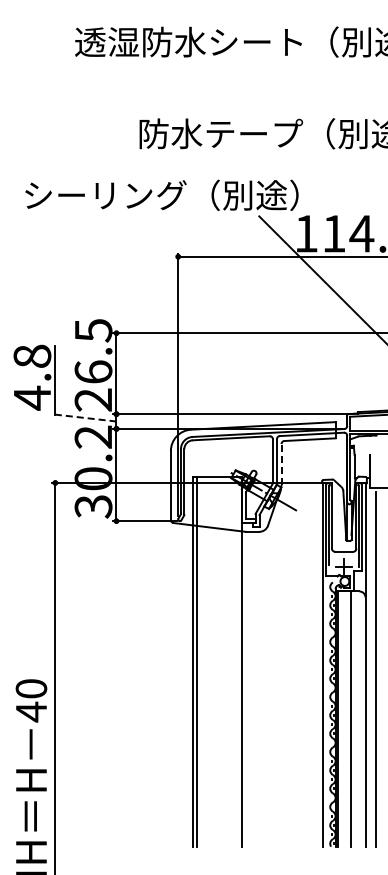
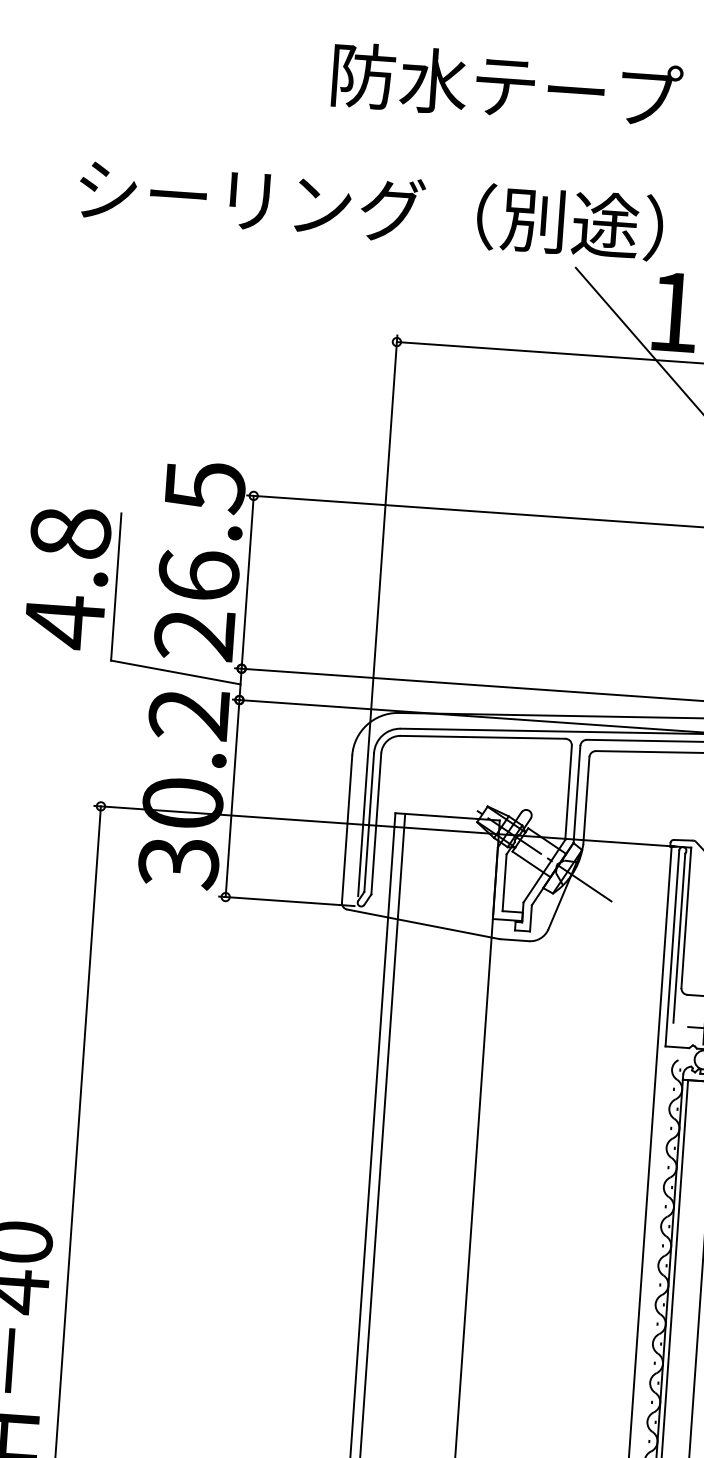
line: (85, 418) -> (174, 673), dashed -> solid
line: (281, 463) -> (586, 798), dashed -> solid

